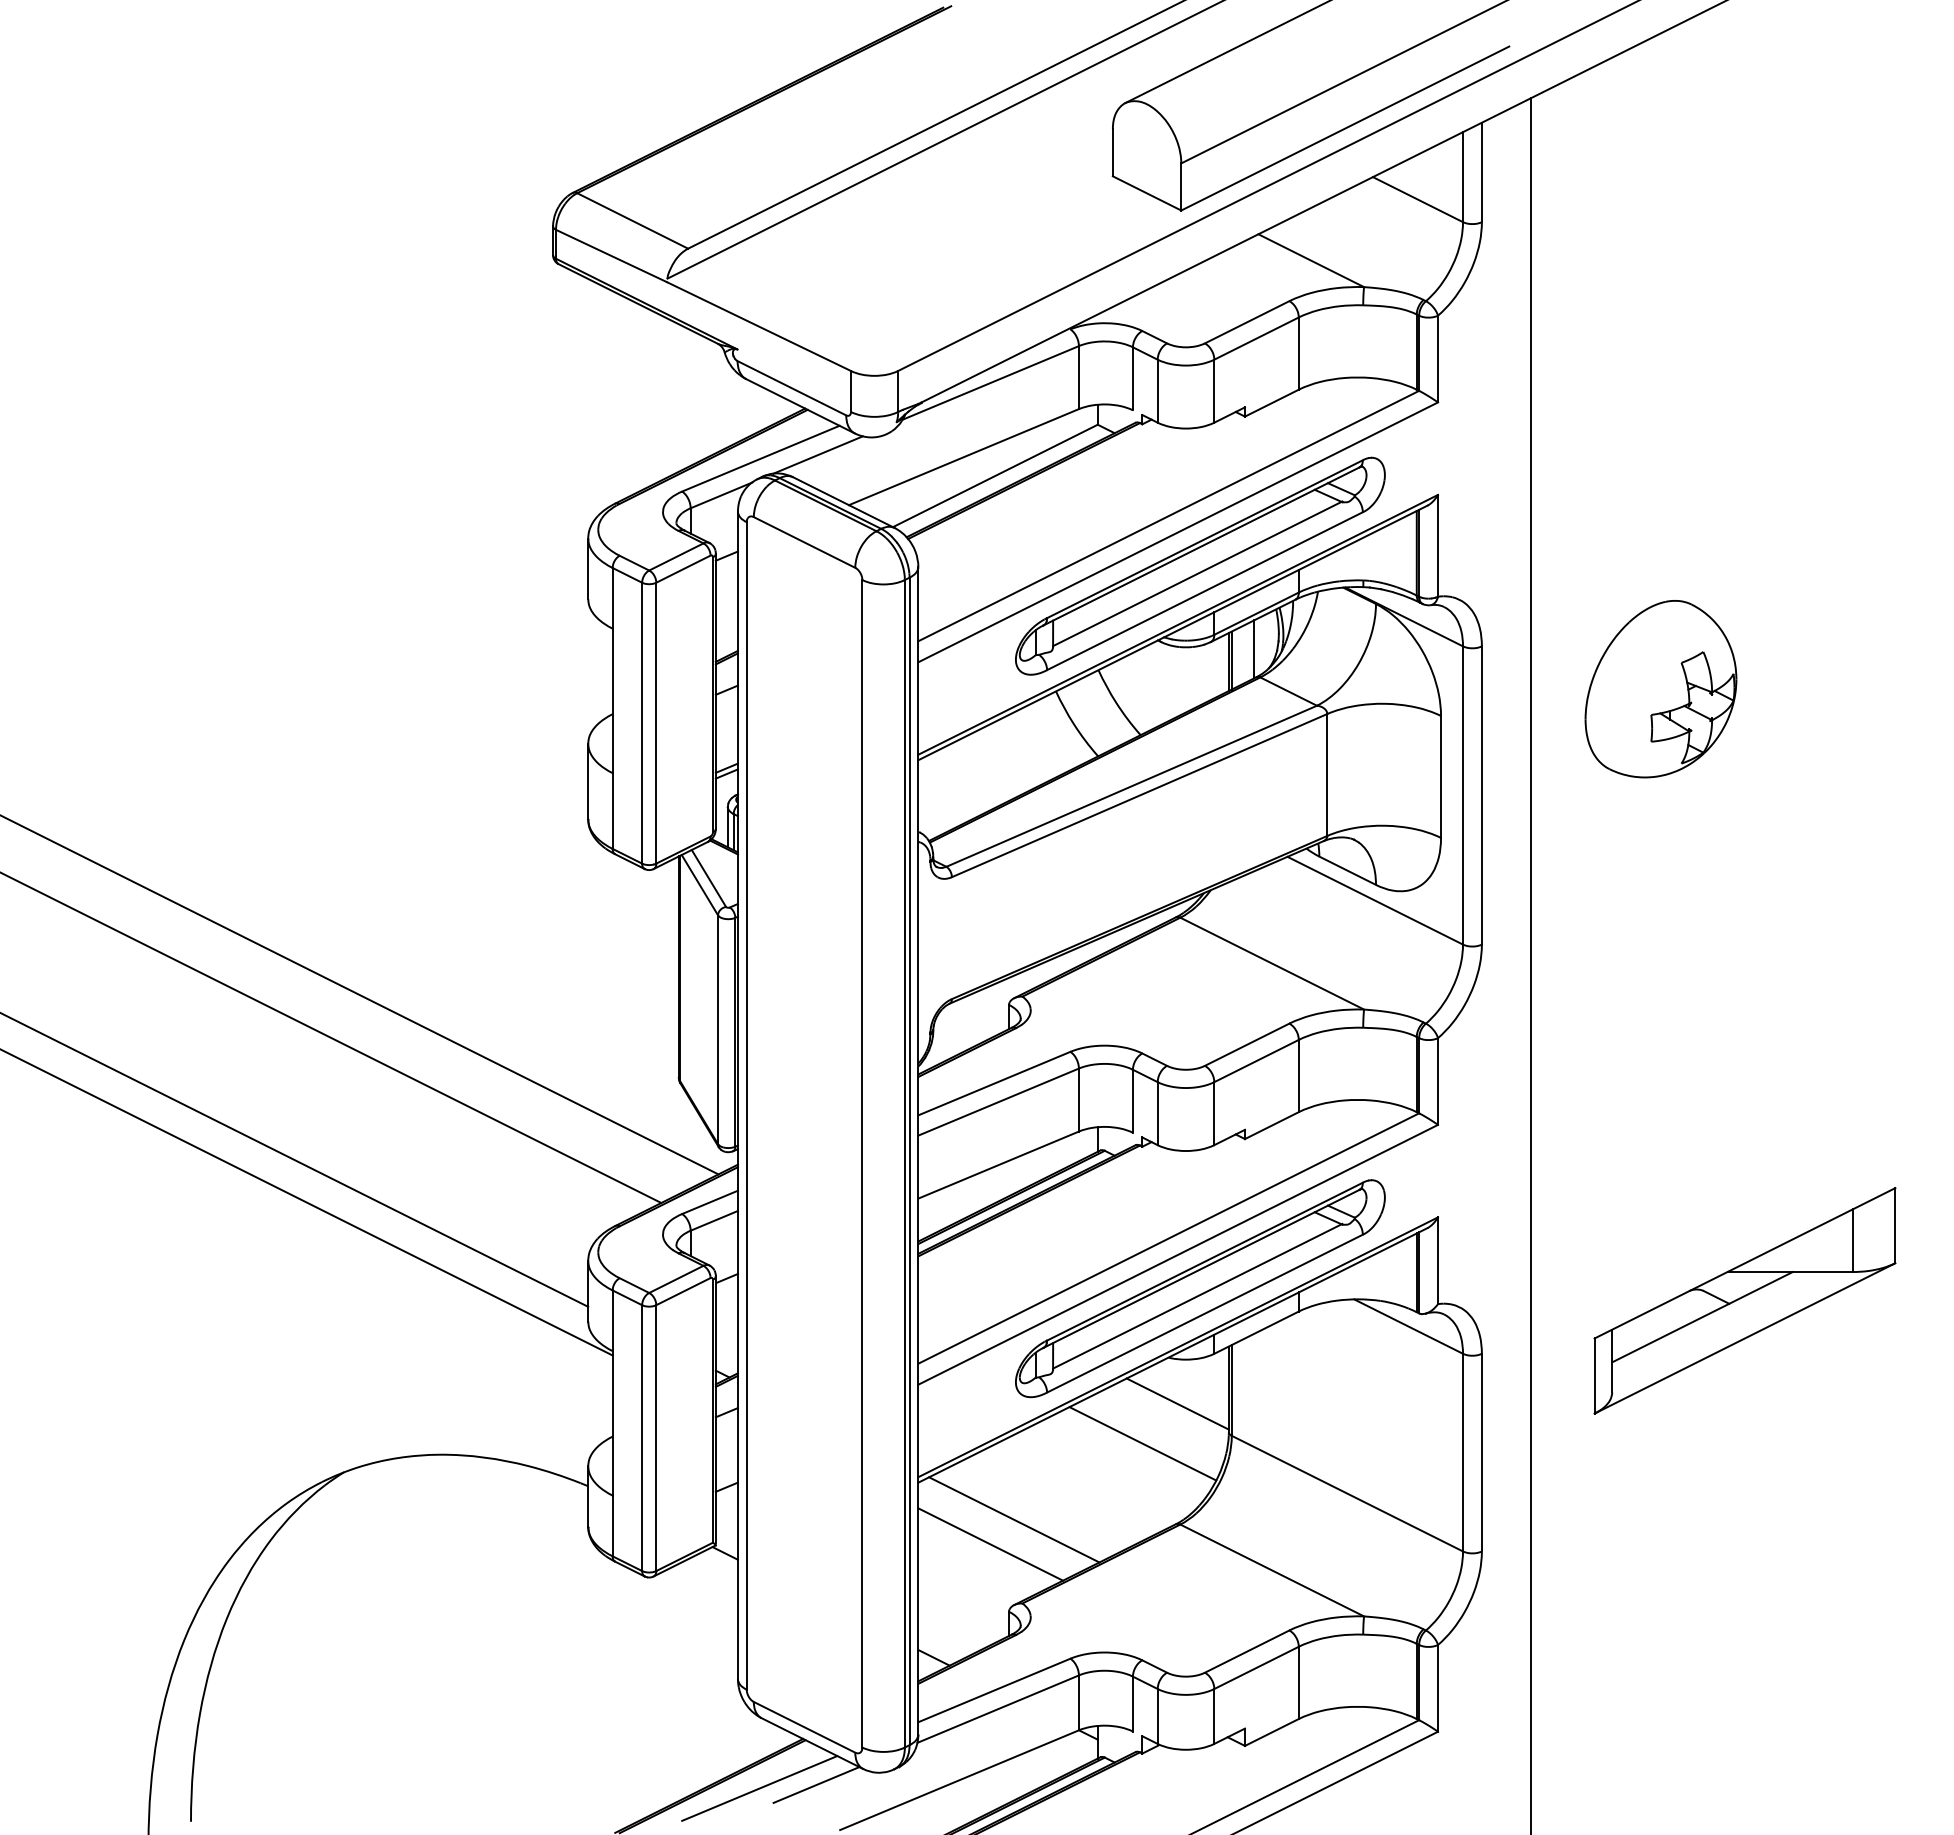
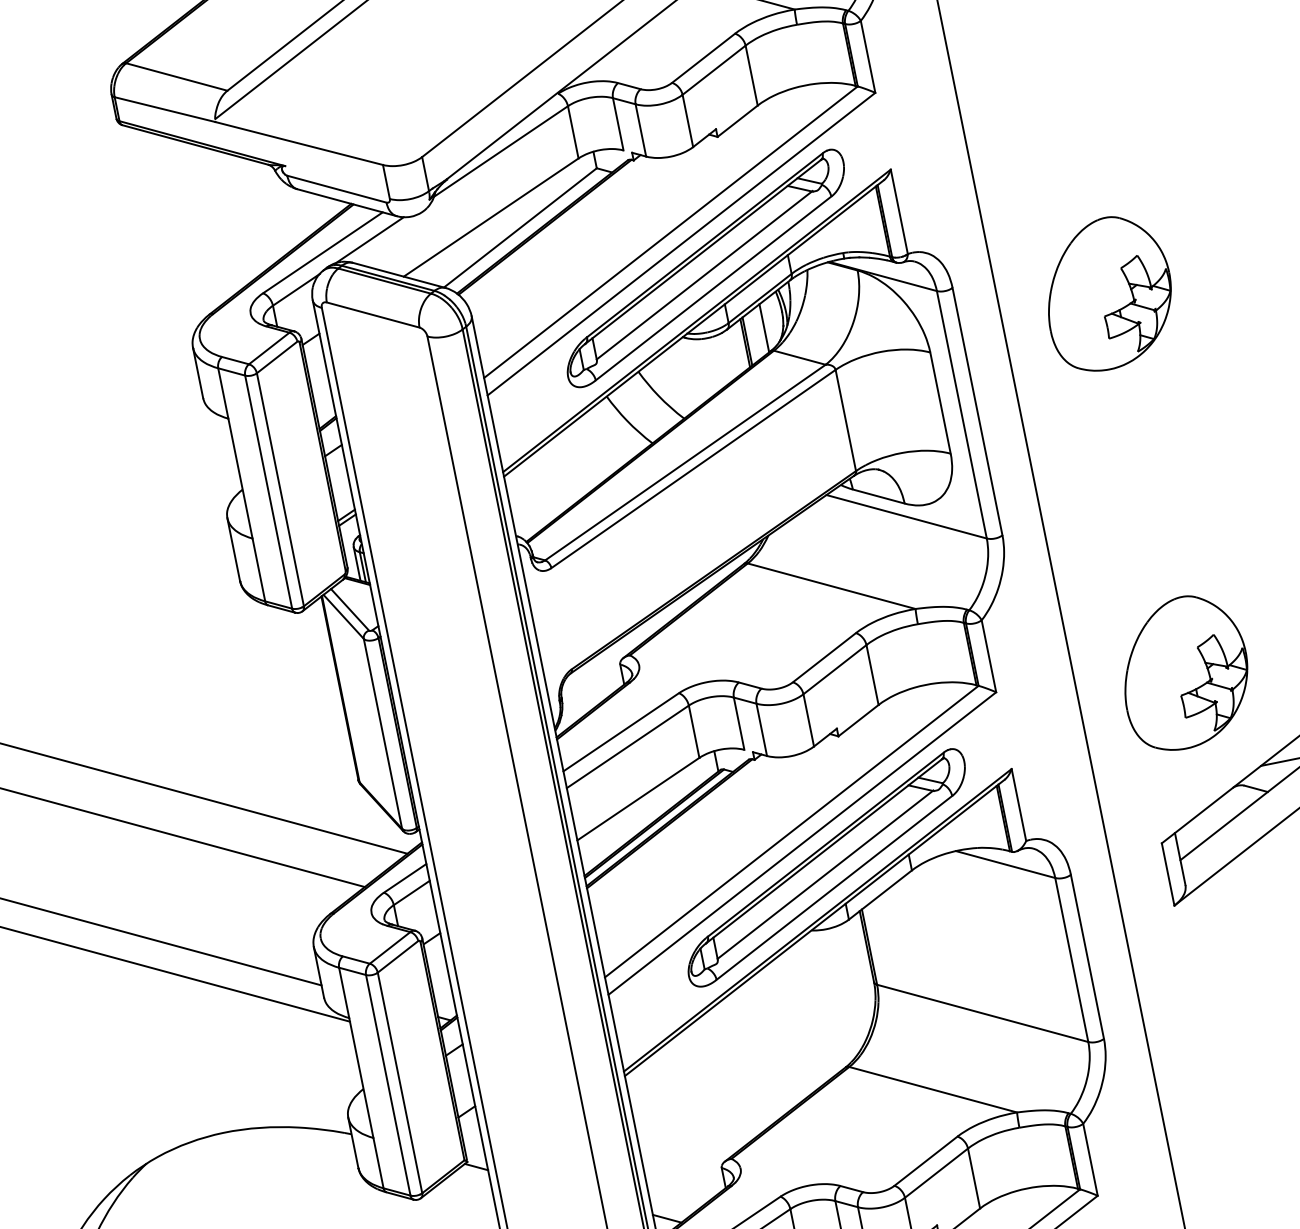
part: (1660, 1146) -> (1184, 672), added
line: (1177, 1403) -> (826, 967), removed
line: (1142, 1443) -> (804, 1006), removed
line: (1014, 1519) -> (710, 1090), removed
line: (990, 1544) -> (695, 1115), removed

